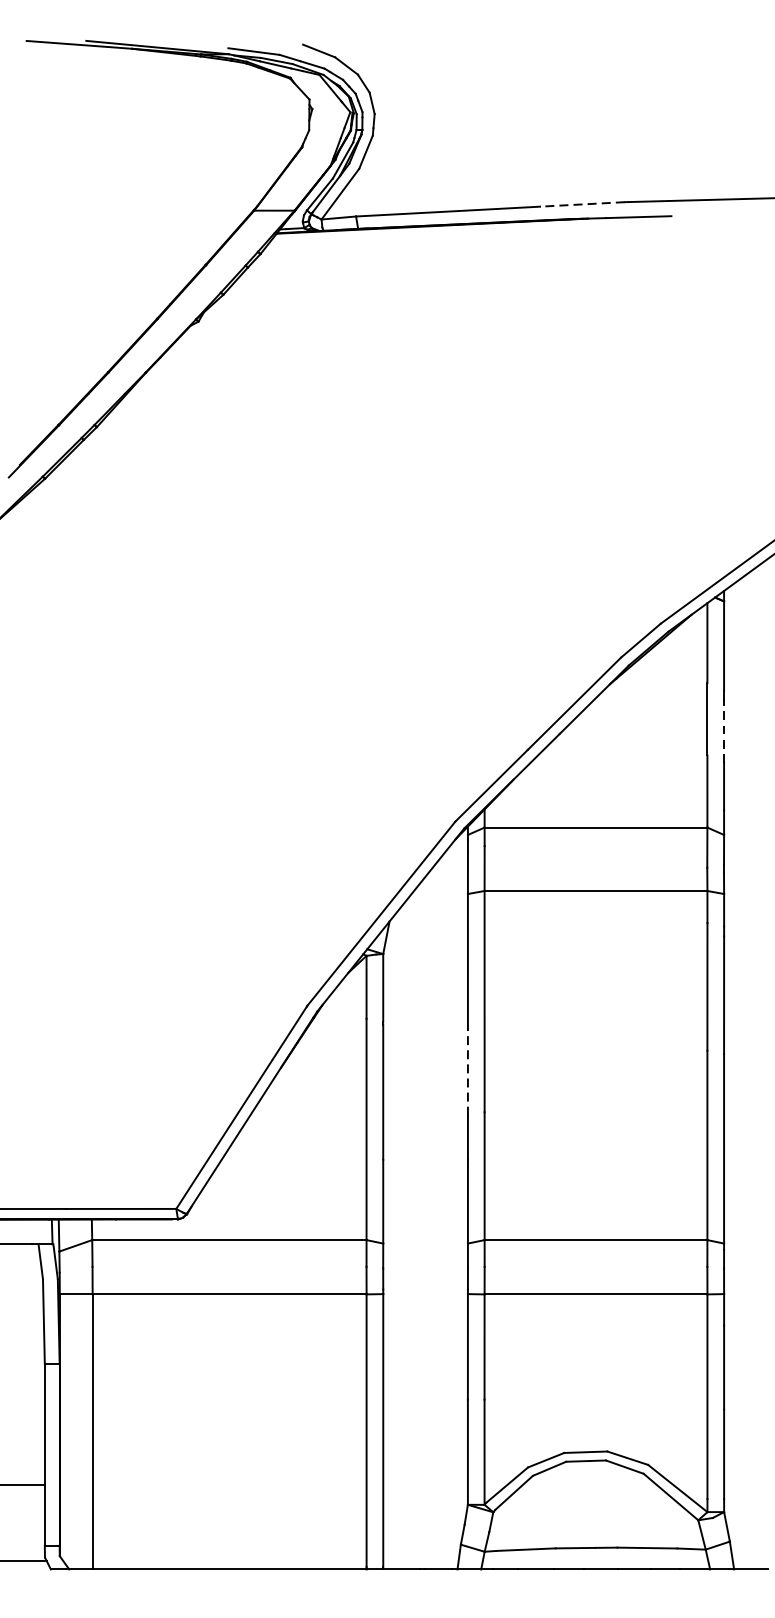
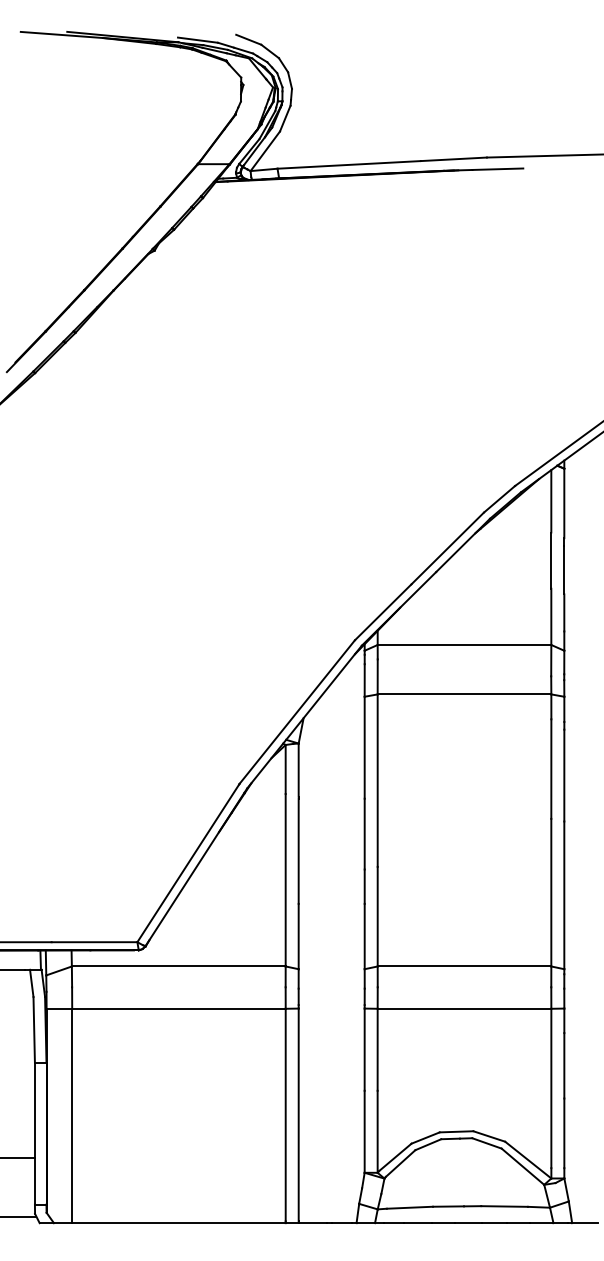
line: (581, 204) -> (453, 159), dashed -> solid
line: (724, 730) -> (564, 569), dashed -> solid
line: (467, 1069) -> (364, 833), dashed -> solid

